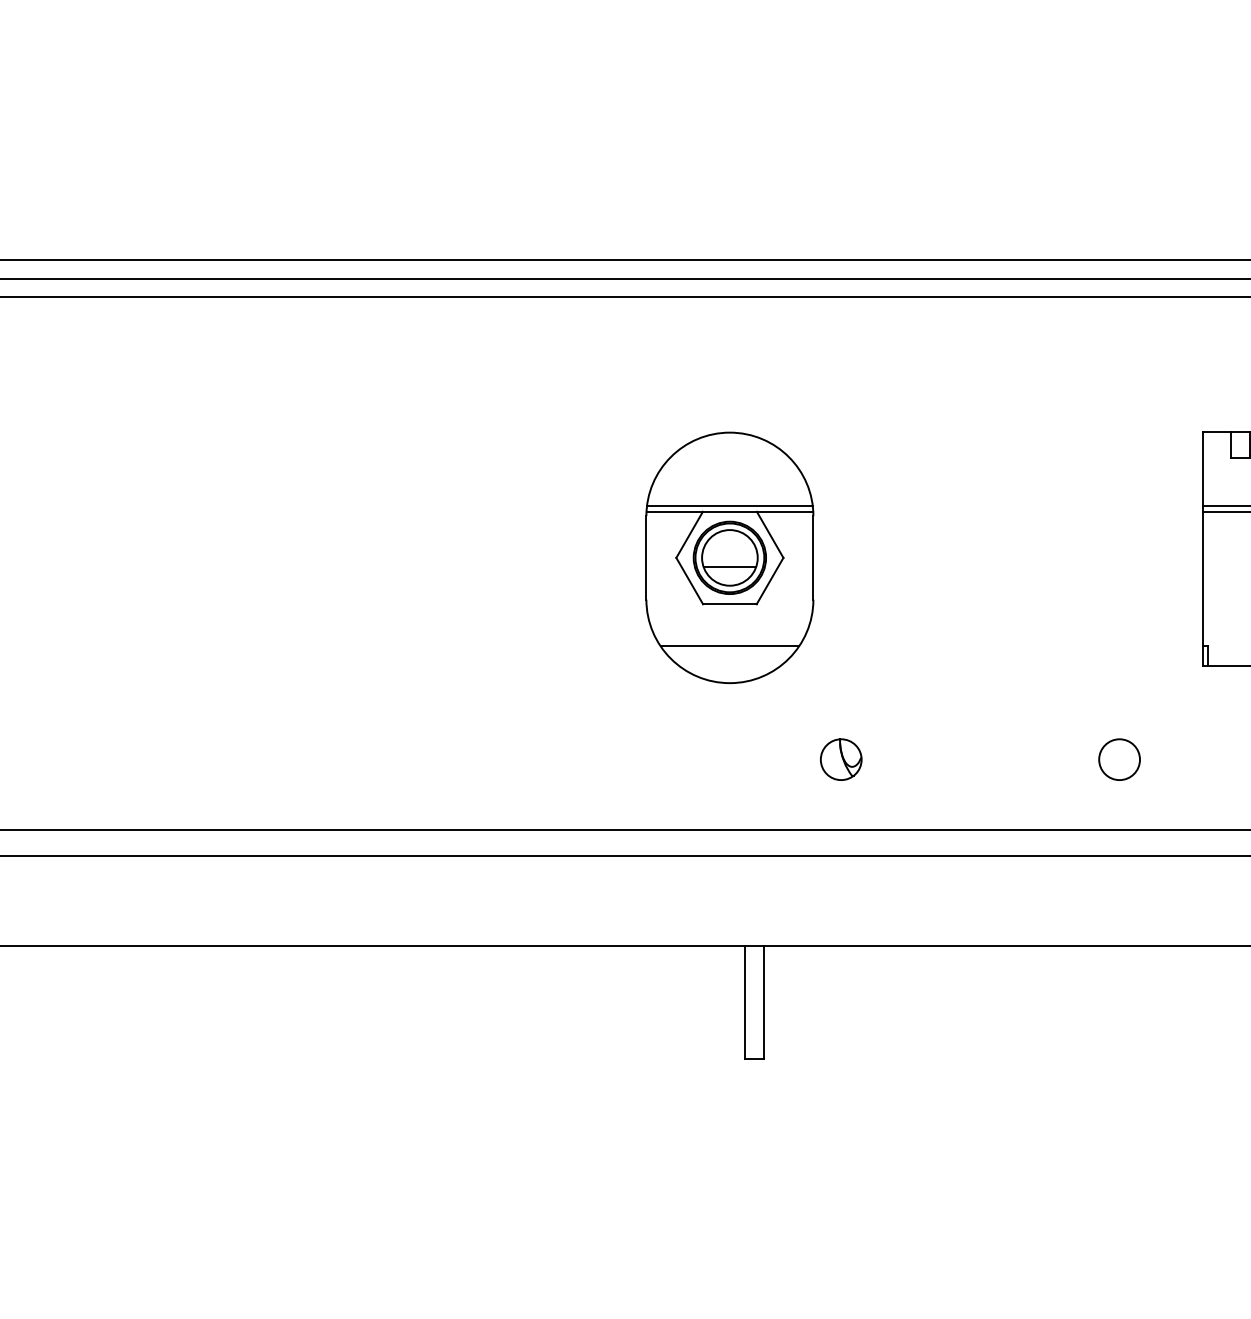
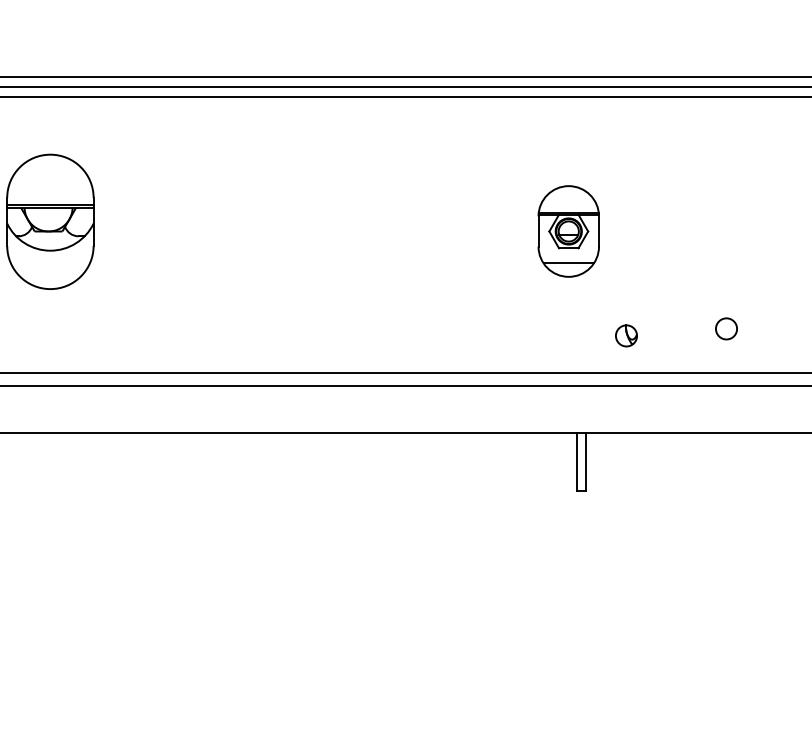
part: (729, 557) -> (568, 231), size x0.7
circle: (1119, 758) -> (726, 328), moved

